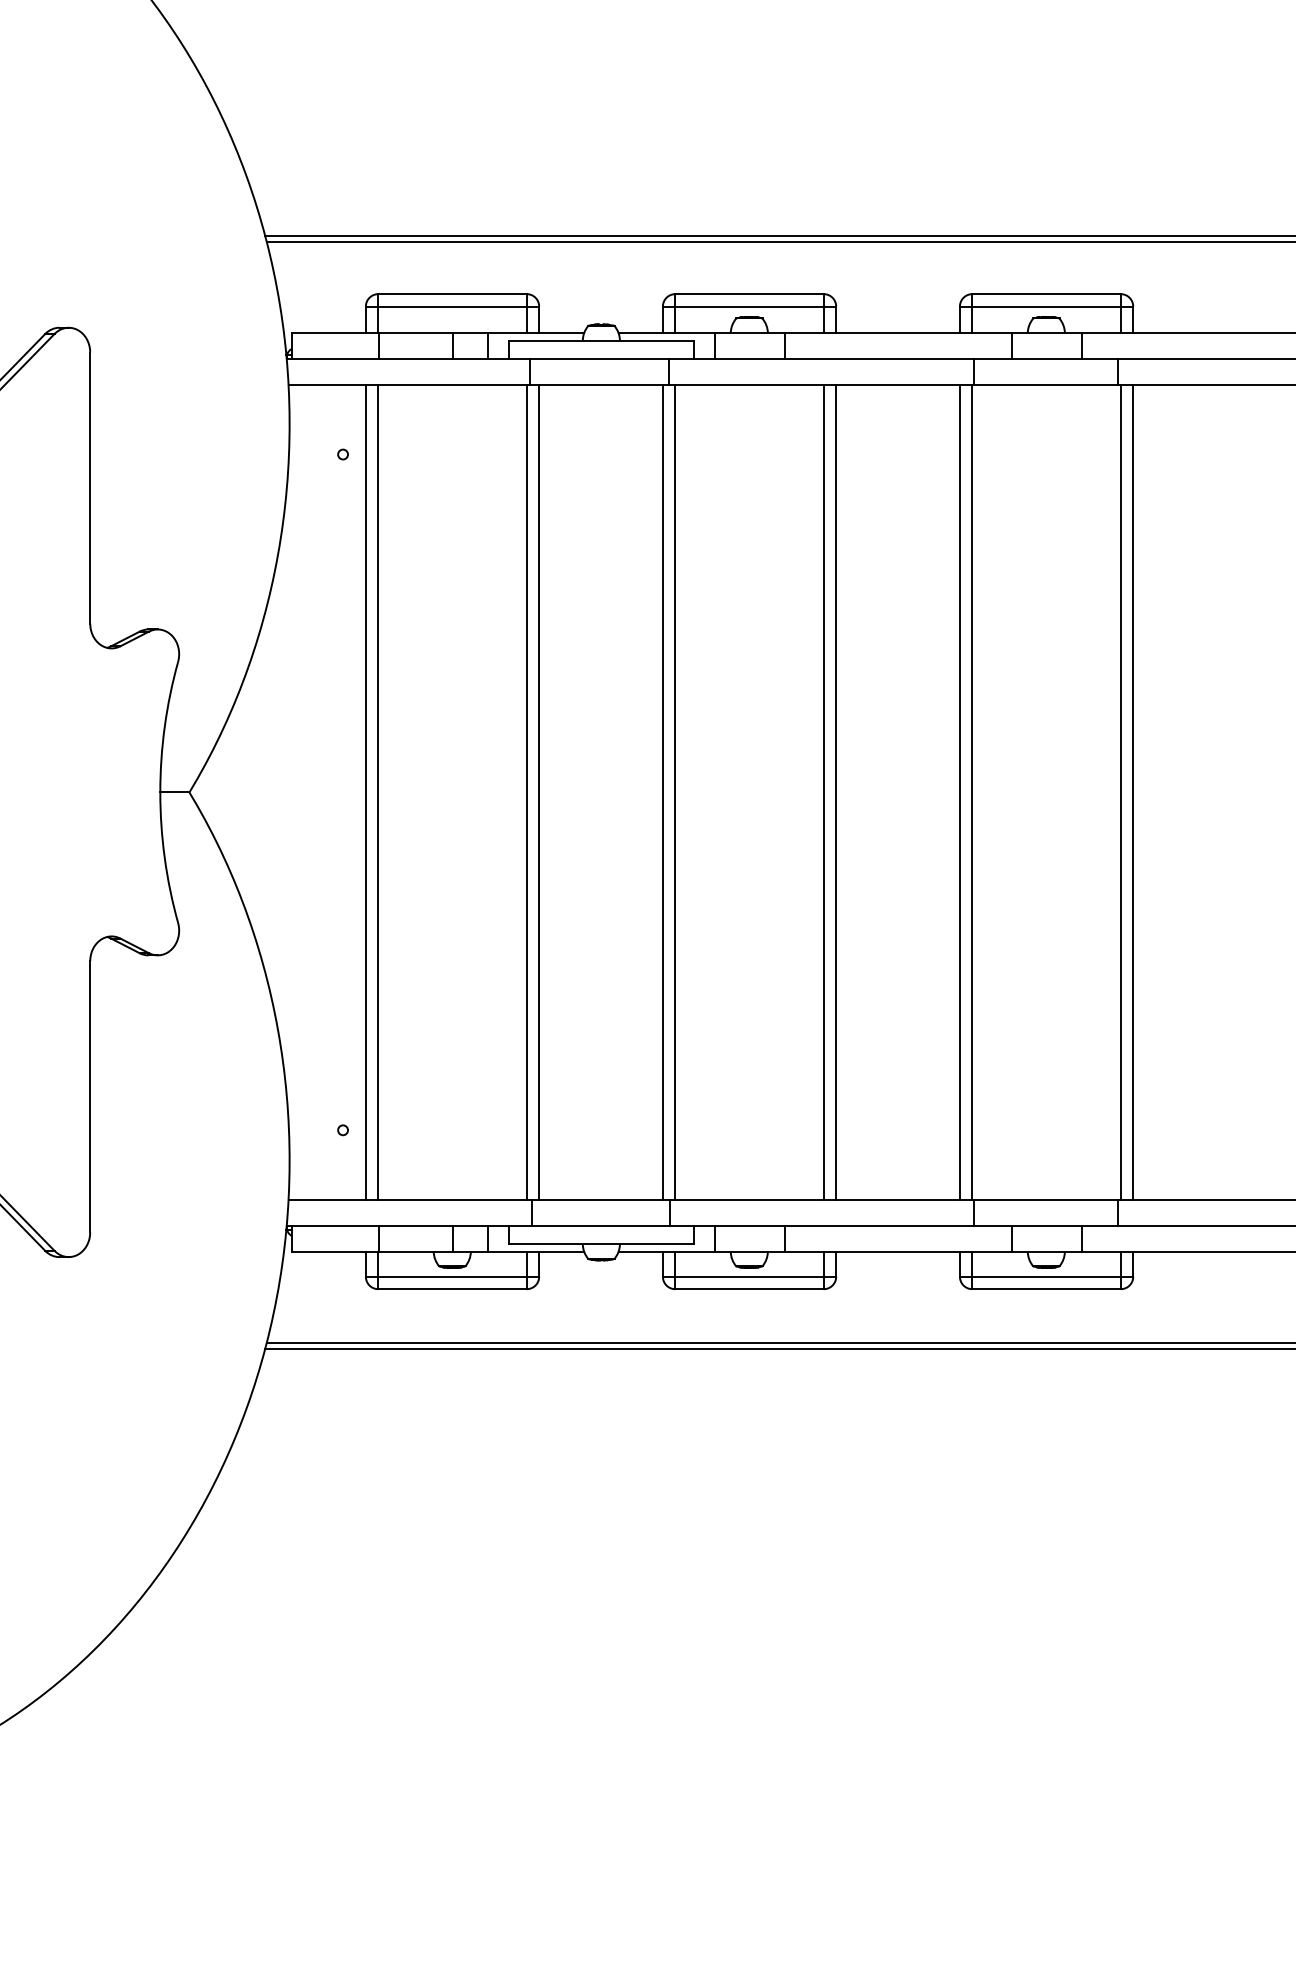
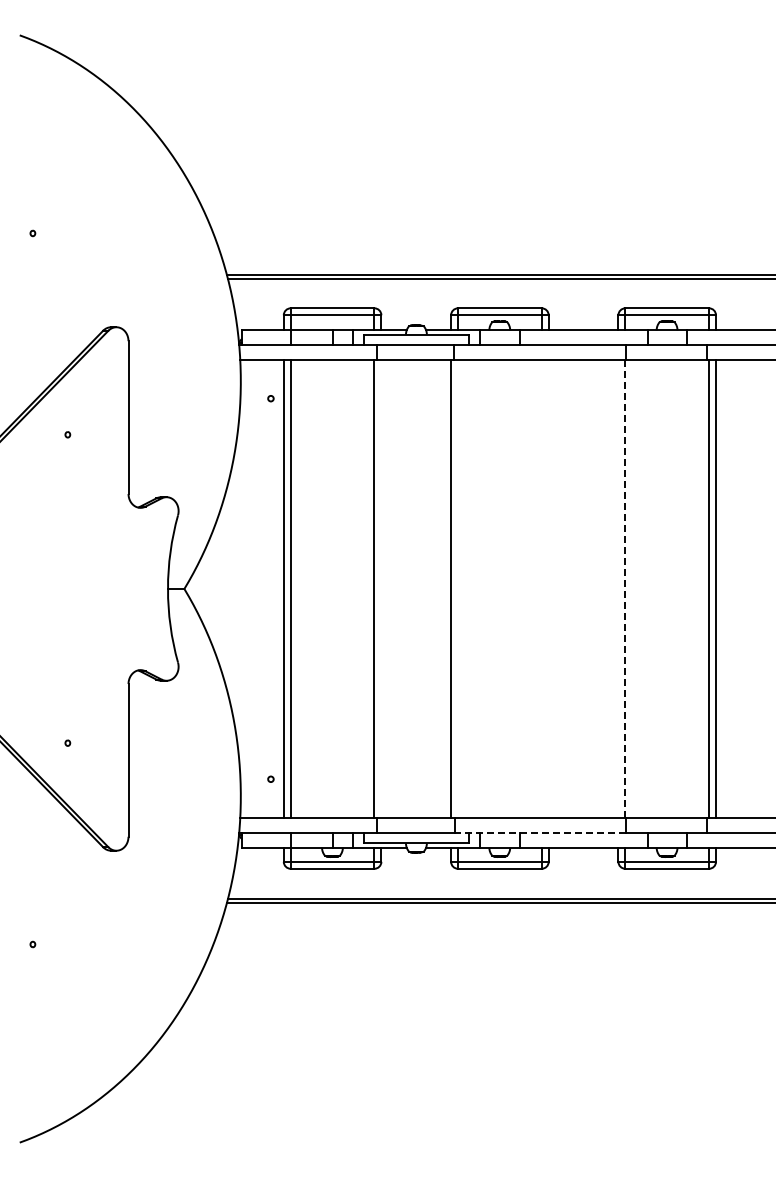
line: (539, 791) -> (381, 588), removed
line: (676, 791) -> (458, 588), removed
line: (823, 791) -> (541, 588), removed
line: (835, 791) -> (548, 588), removed
line: (960, 791) -> (618, 588), removed
line: (972, 791) -> (625, 588), solid -> dashed
line: (821, 1224) -> (540, 832), solid -> dashed

